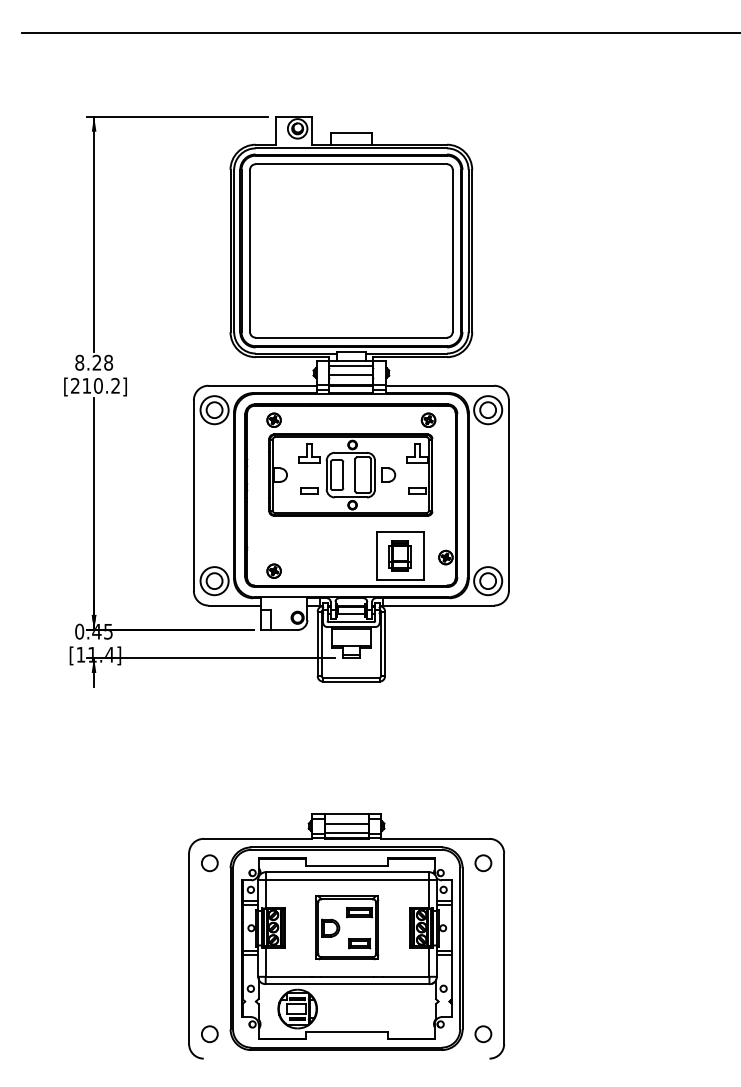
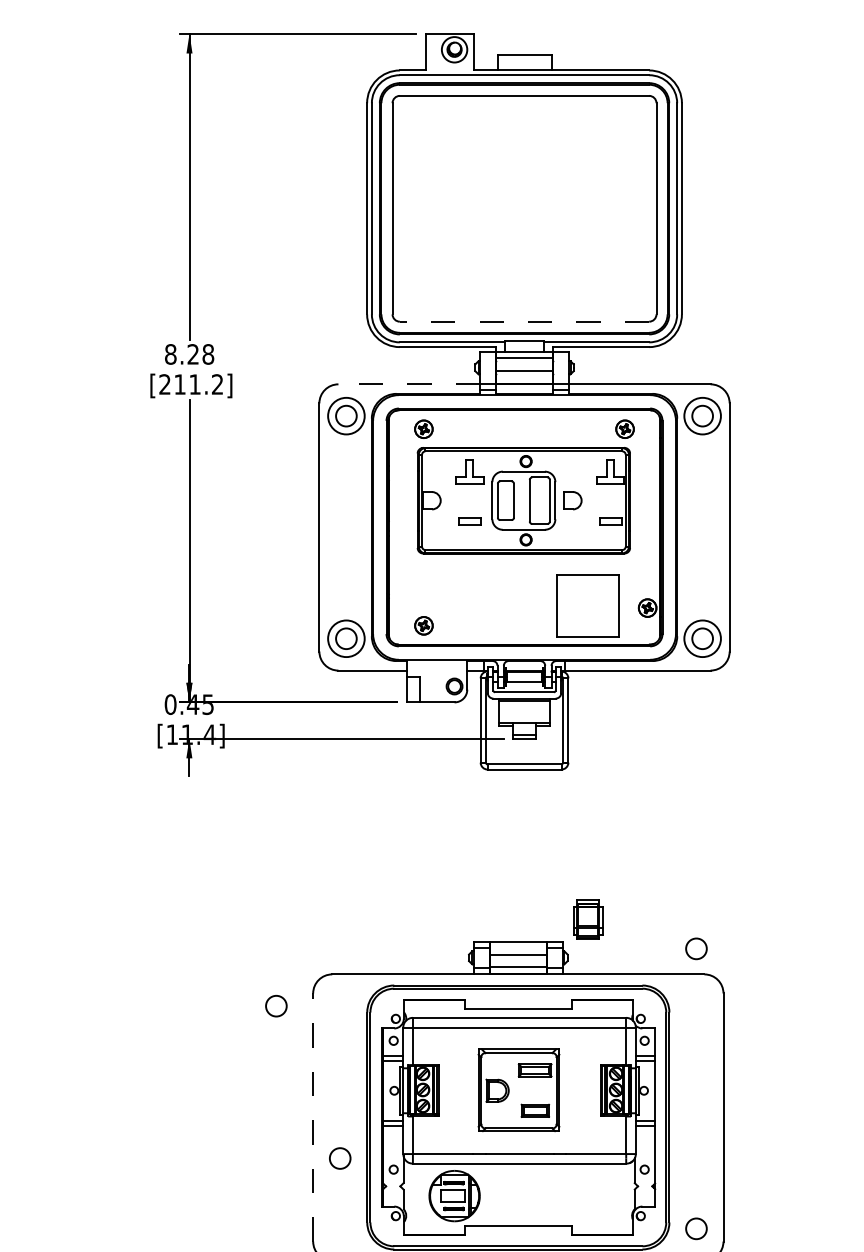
line: (351, 337) -> (524, 321), solid -> dashed
text: (98, 385) -> (195, 383), [210.2] -> [211.2]
line: (262, 385) -> (408, 383), solid -> dashed
part: (399, 555) -> (587, 919), moved
circle: (209, 863) -> (275, 1006), moved
circle: (483, 863) -> (696, 949), moved
line: (189, 948) -> (313, 1117), solid -> dashed
circle: (209, 1034) -> (339, 1158), moved

